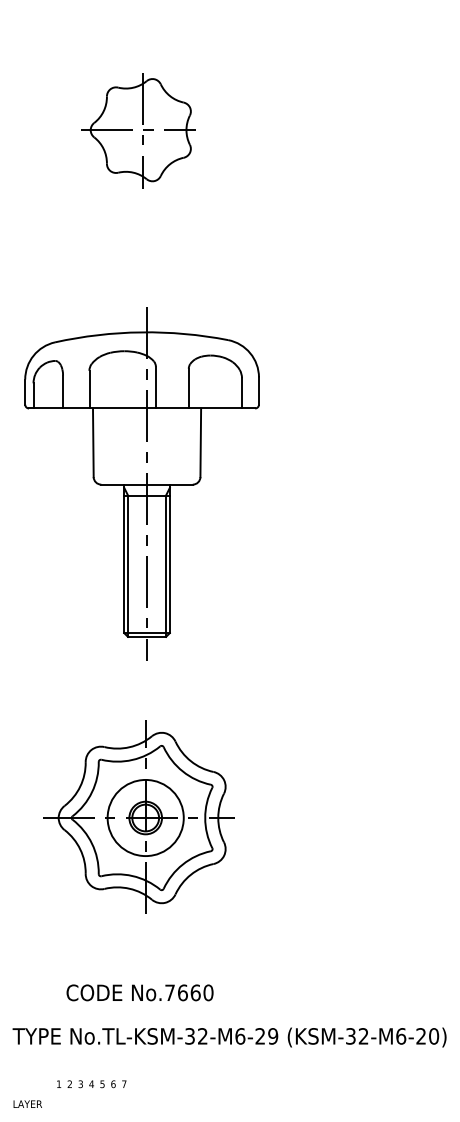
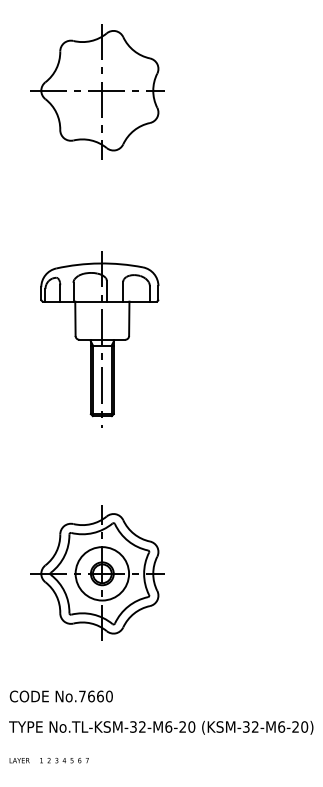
part: (138, 130) -> (97, 91), size x1.67
part: (141, 484) -> (99, 339), size x0.71
text: (138, 992) -> (60, 696), moved
text: (272, 1035) -> (191, 726), No.TL-KSM-32-M6-29 -> No.TL-KSM-32-M6-20
text: (27, 1104) -> (19, 760), moved

